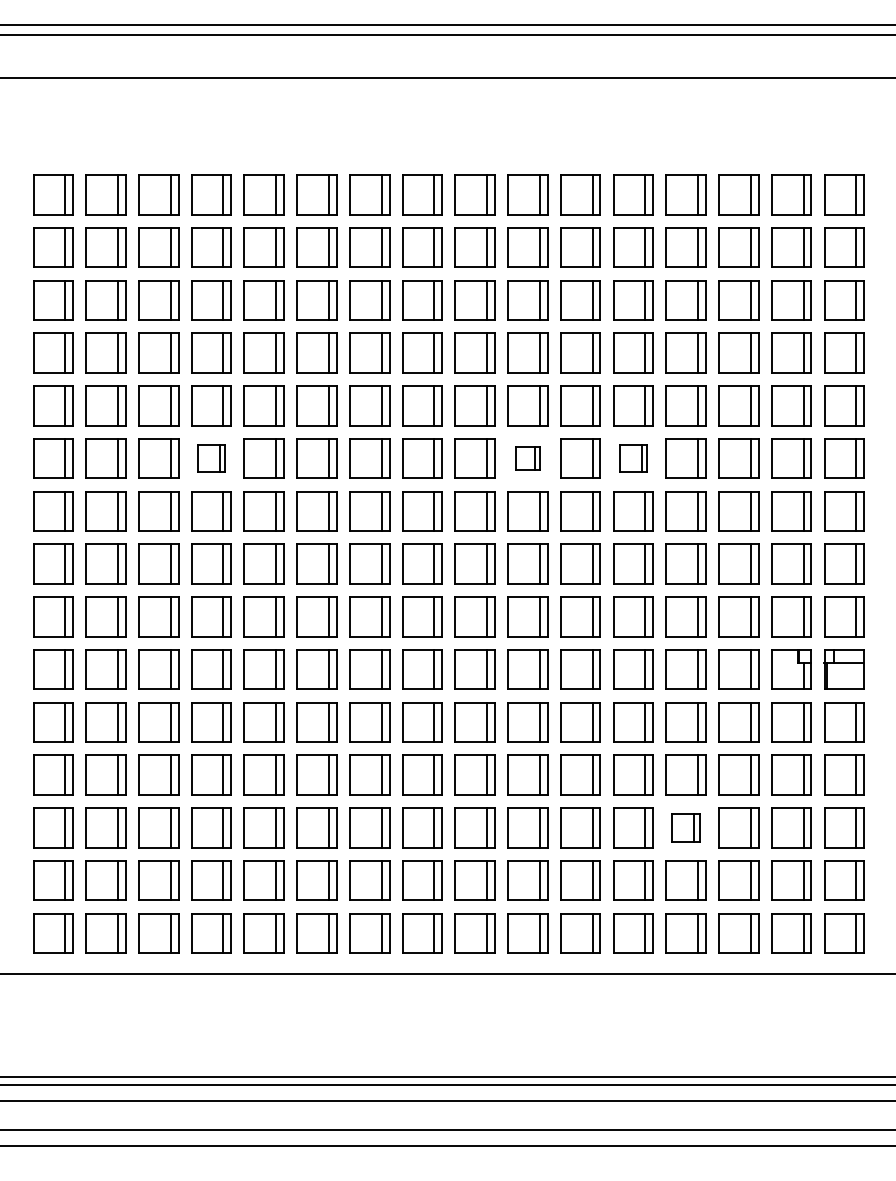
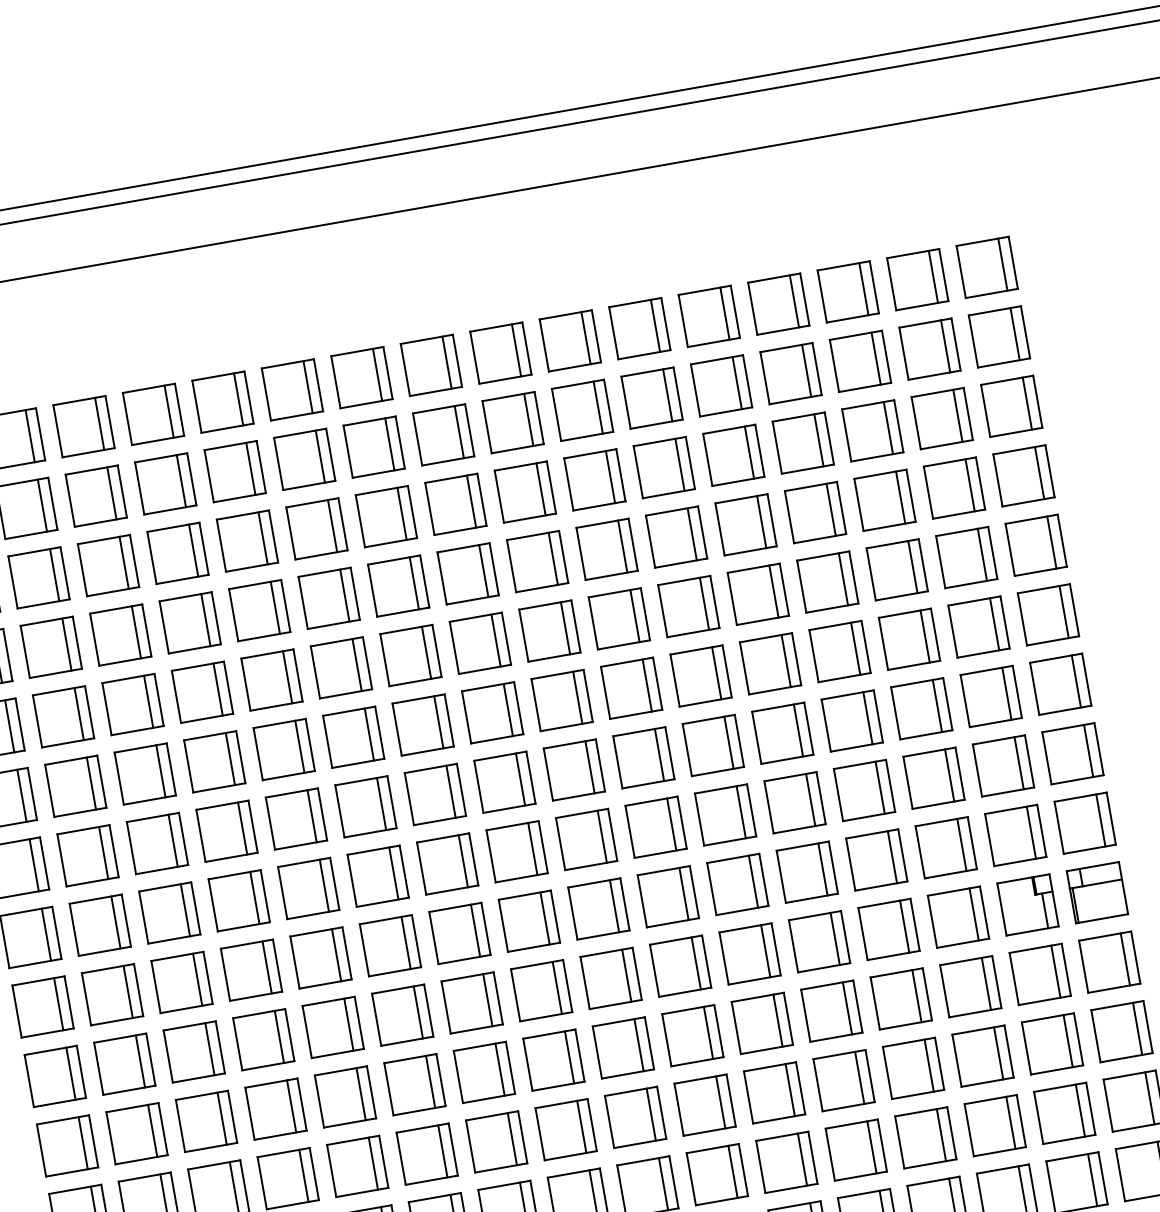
part: (211, 458) -> (214, 761), size x1.43
part: (527, 458) -> (630, 688), size x1.67
part: (633, 458) -> (770, 663), size x1.43
part: (685, 827) -> (924, 1137), size x1.43

